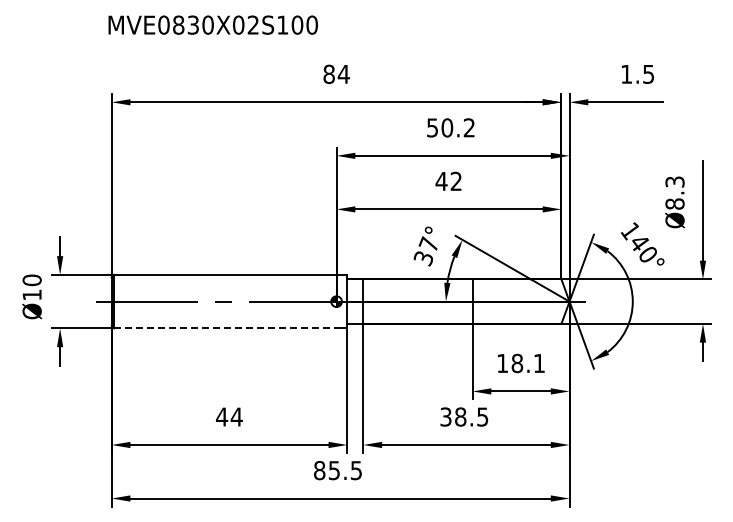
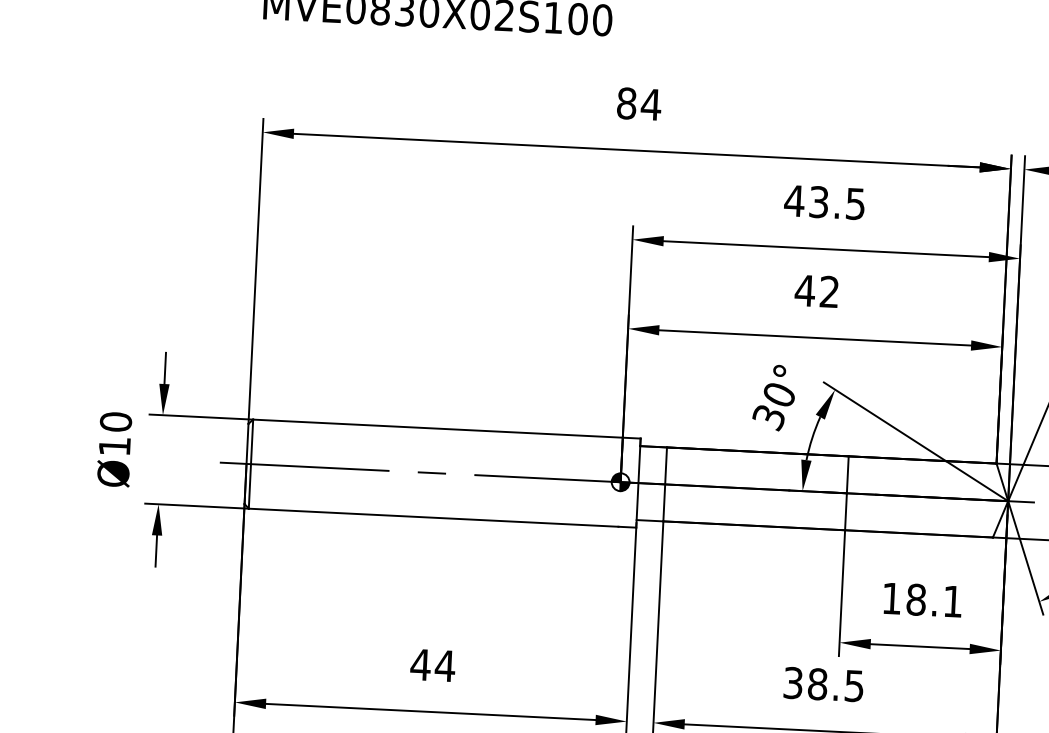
text: (450, 127) -> (824, 201), 50.2 -> 43.5
text: (428, 243) -> (778, 392), 37° -> 30°
line: (225, 328) -> (433, 517), dashed -> solid

